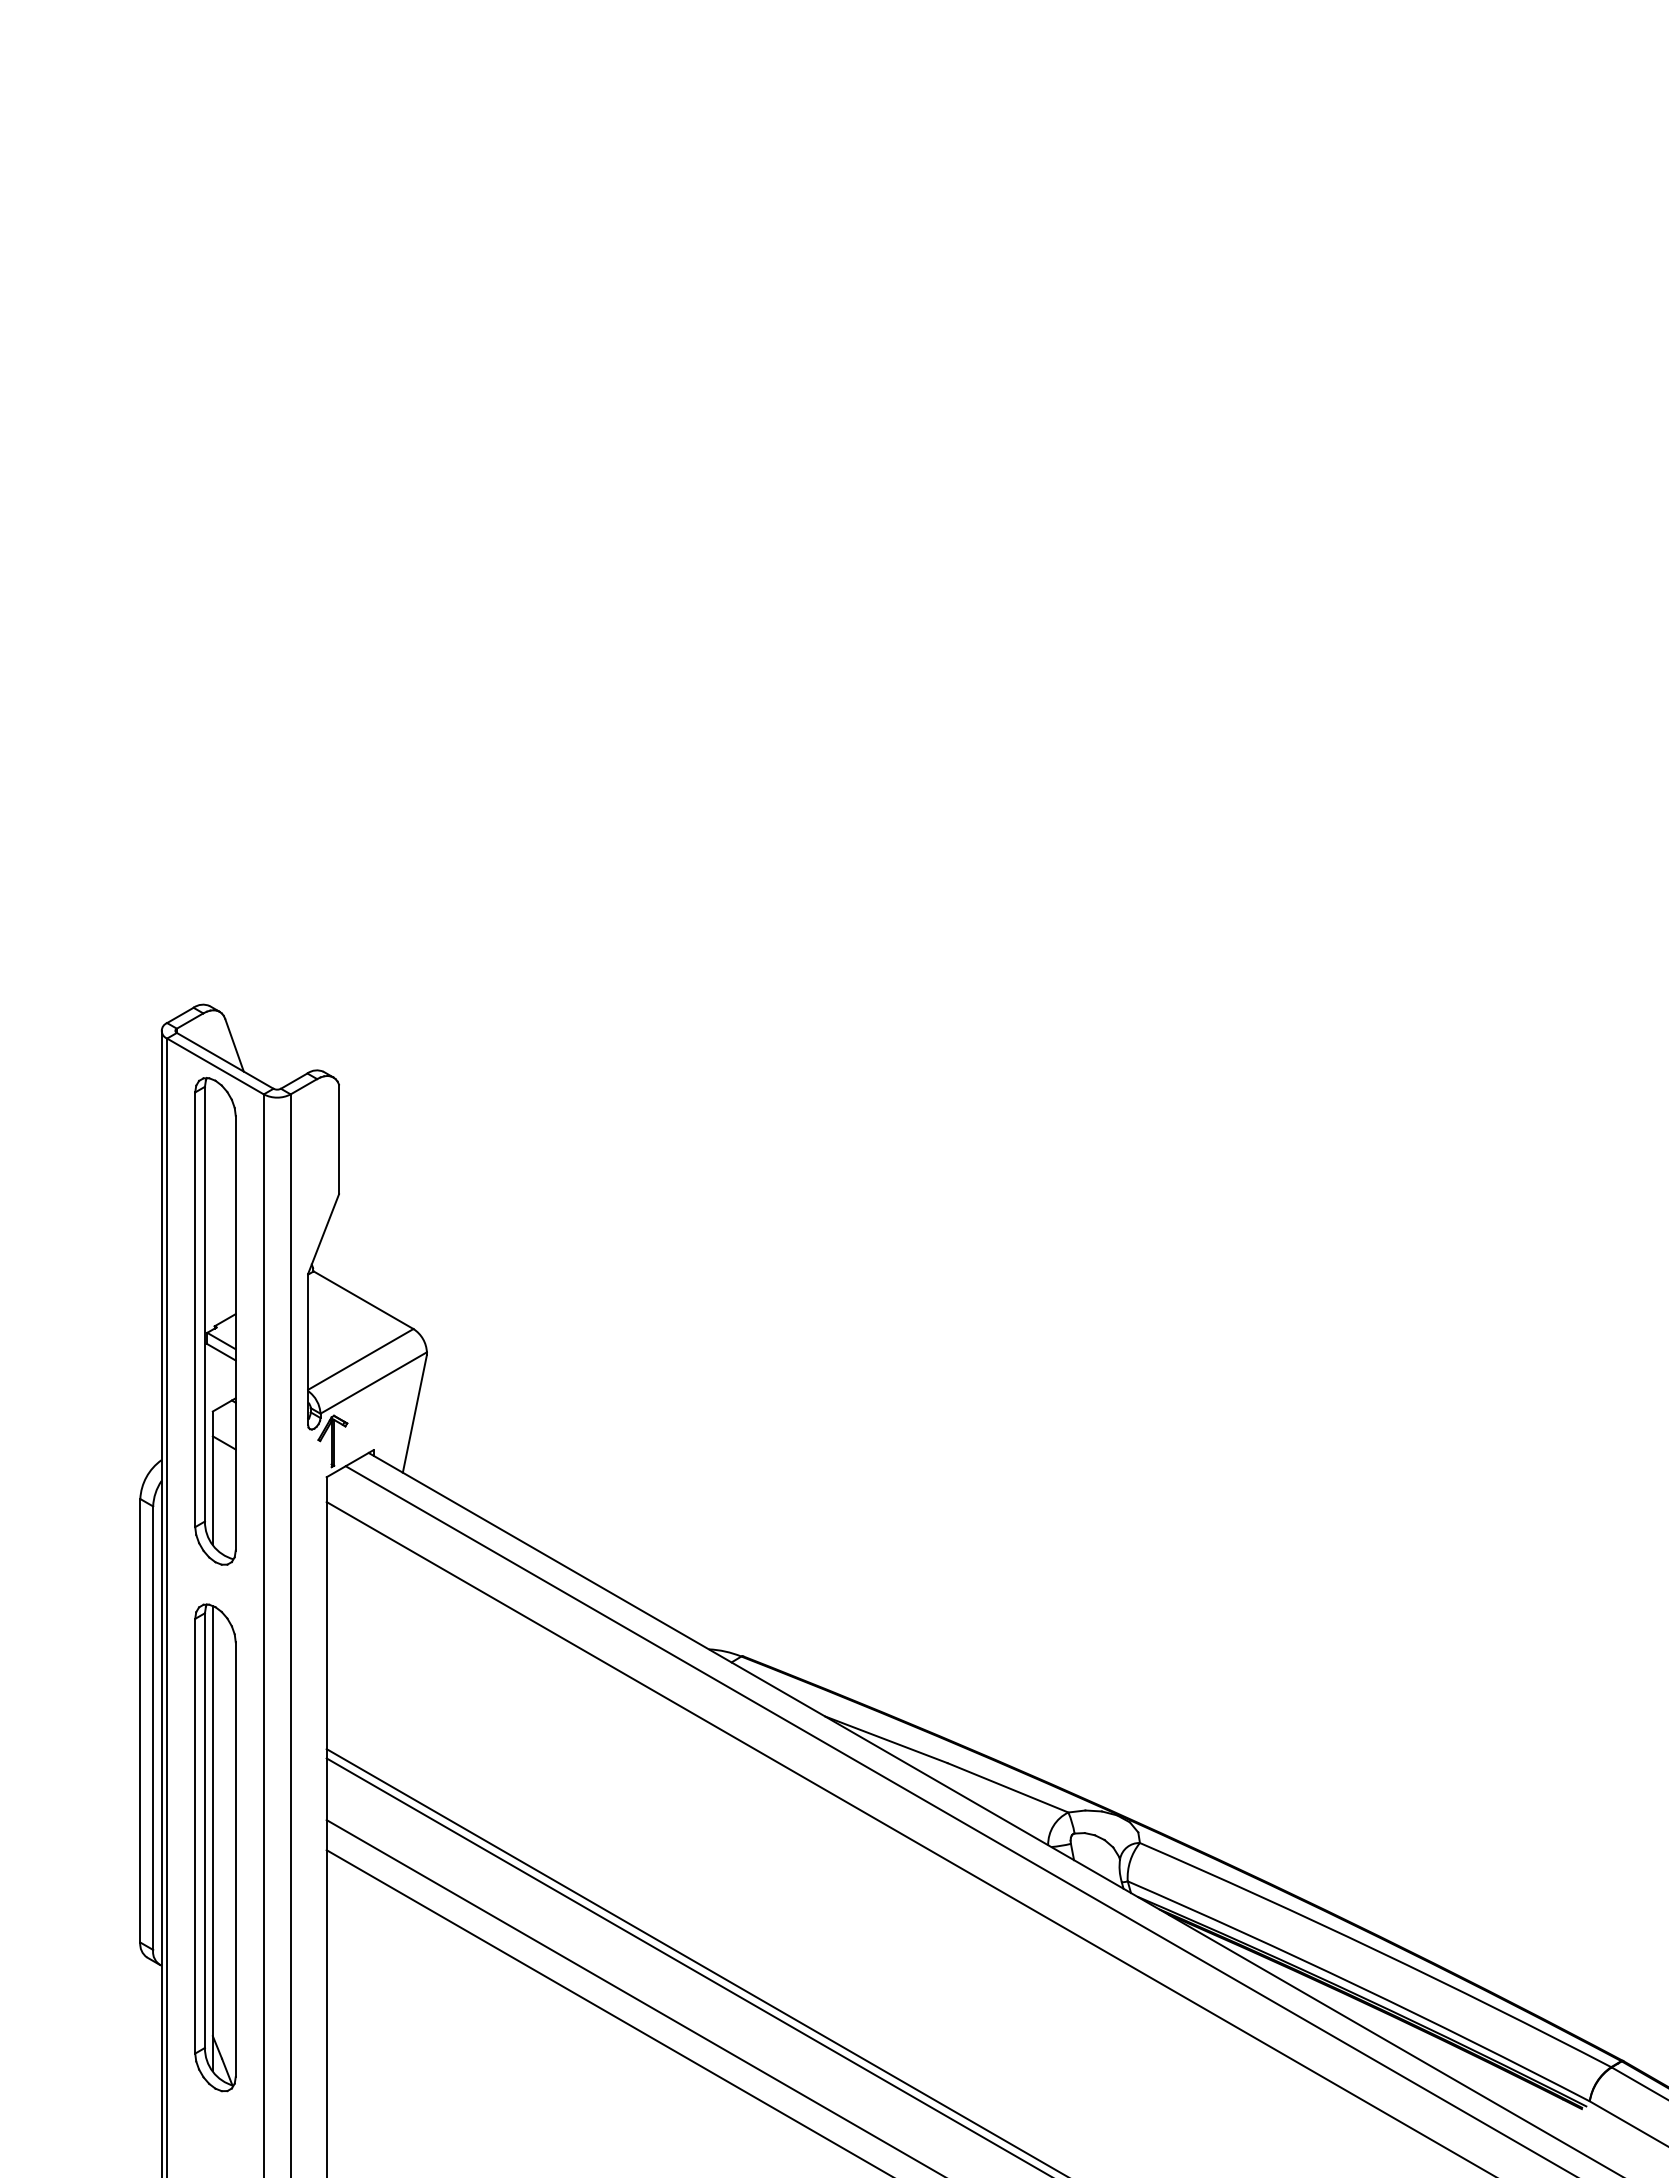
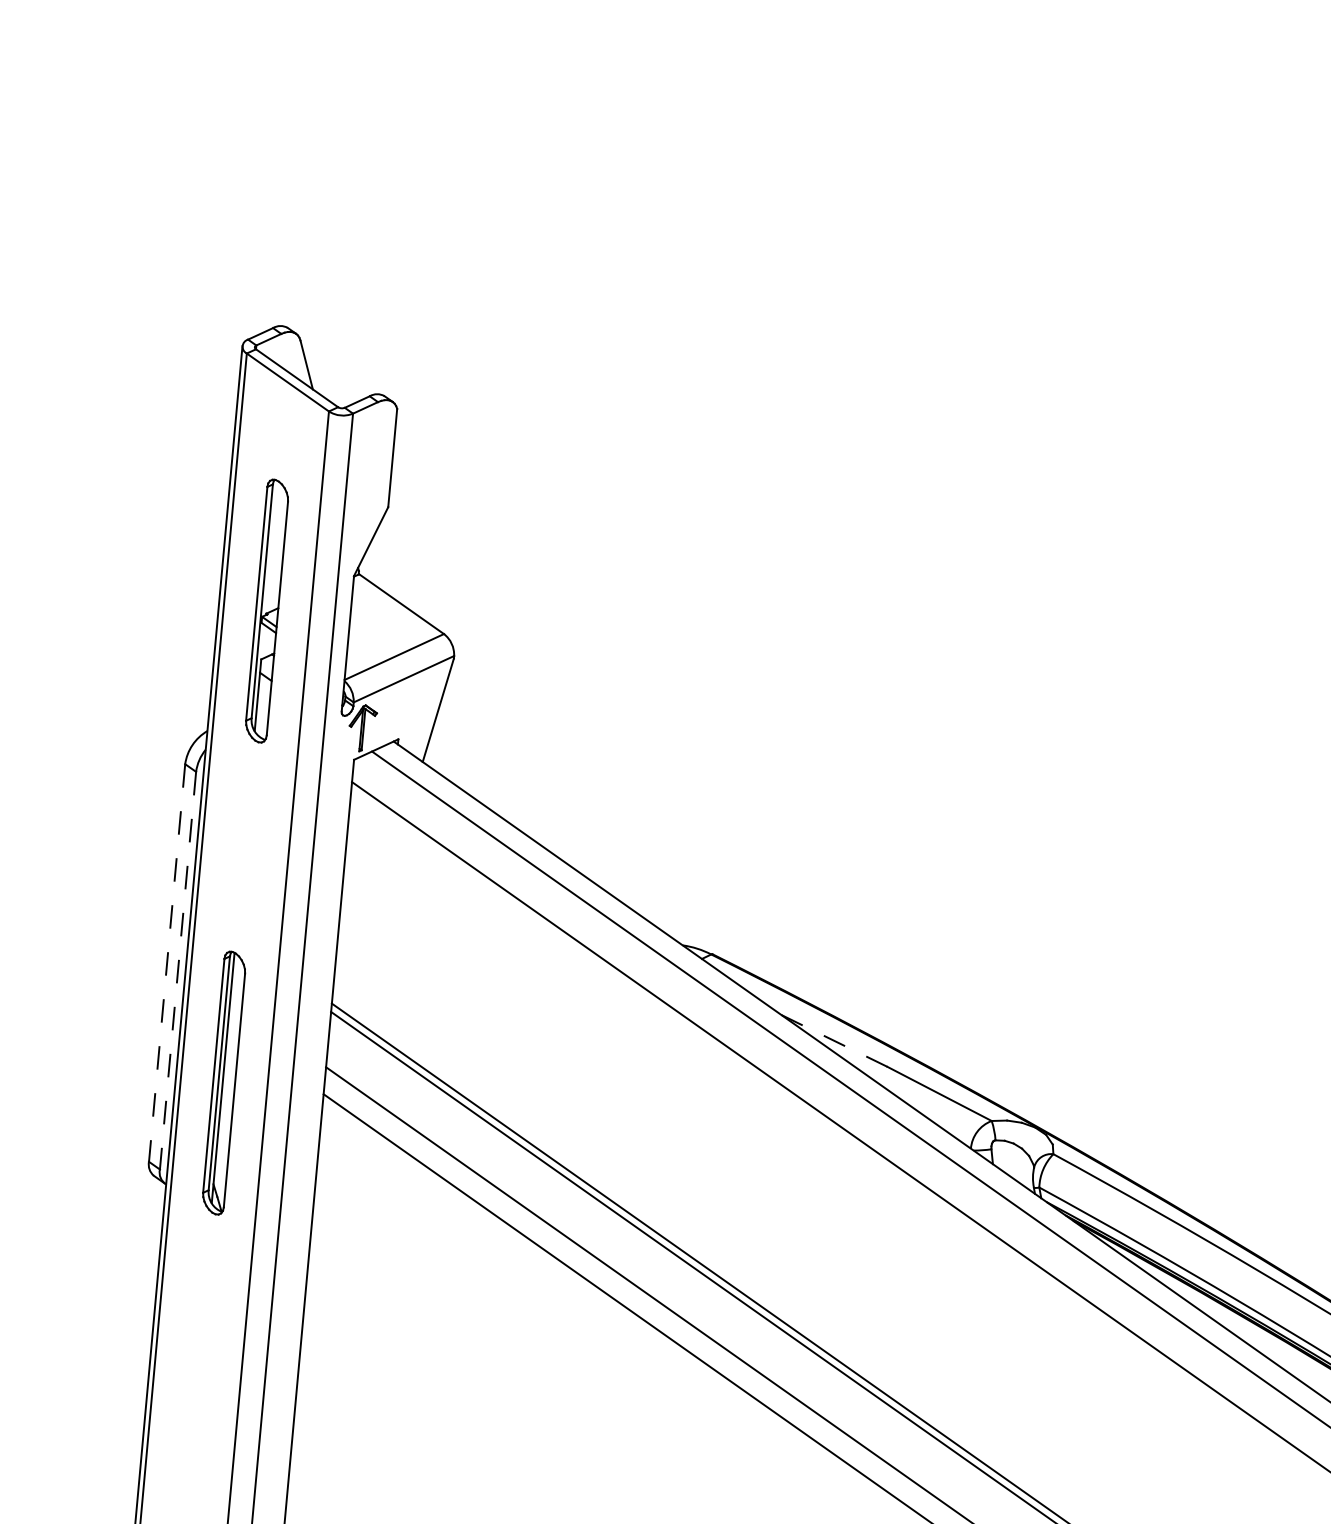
part: (215, 1321) -> (267, 611), size x0.6
line: (140, 1720) -> (167, 962), solid -> dashed
line: (153, 1728) -> (178, 971), solid -> dashed
line: (886, 1739) -> (834, 1040), solid -> dashed
part: (215, 1847) -> (224, 1082), size x0.6

